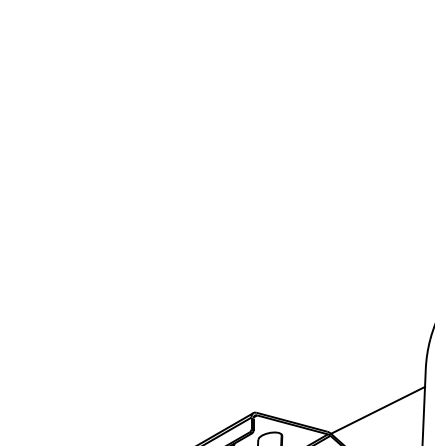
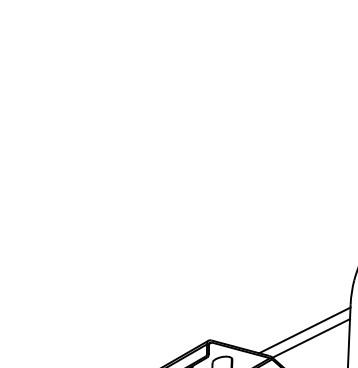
line: (369, 400) -> (304, 330), added

